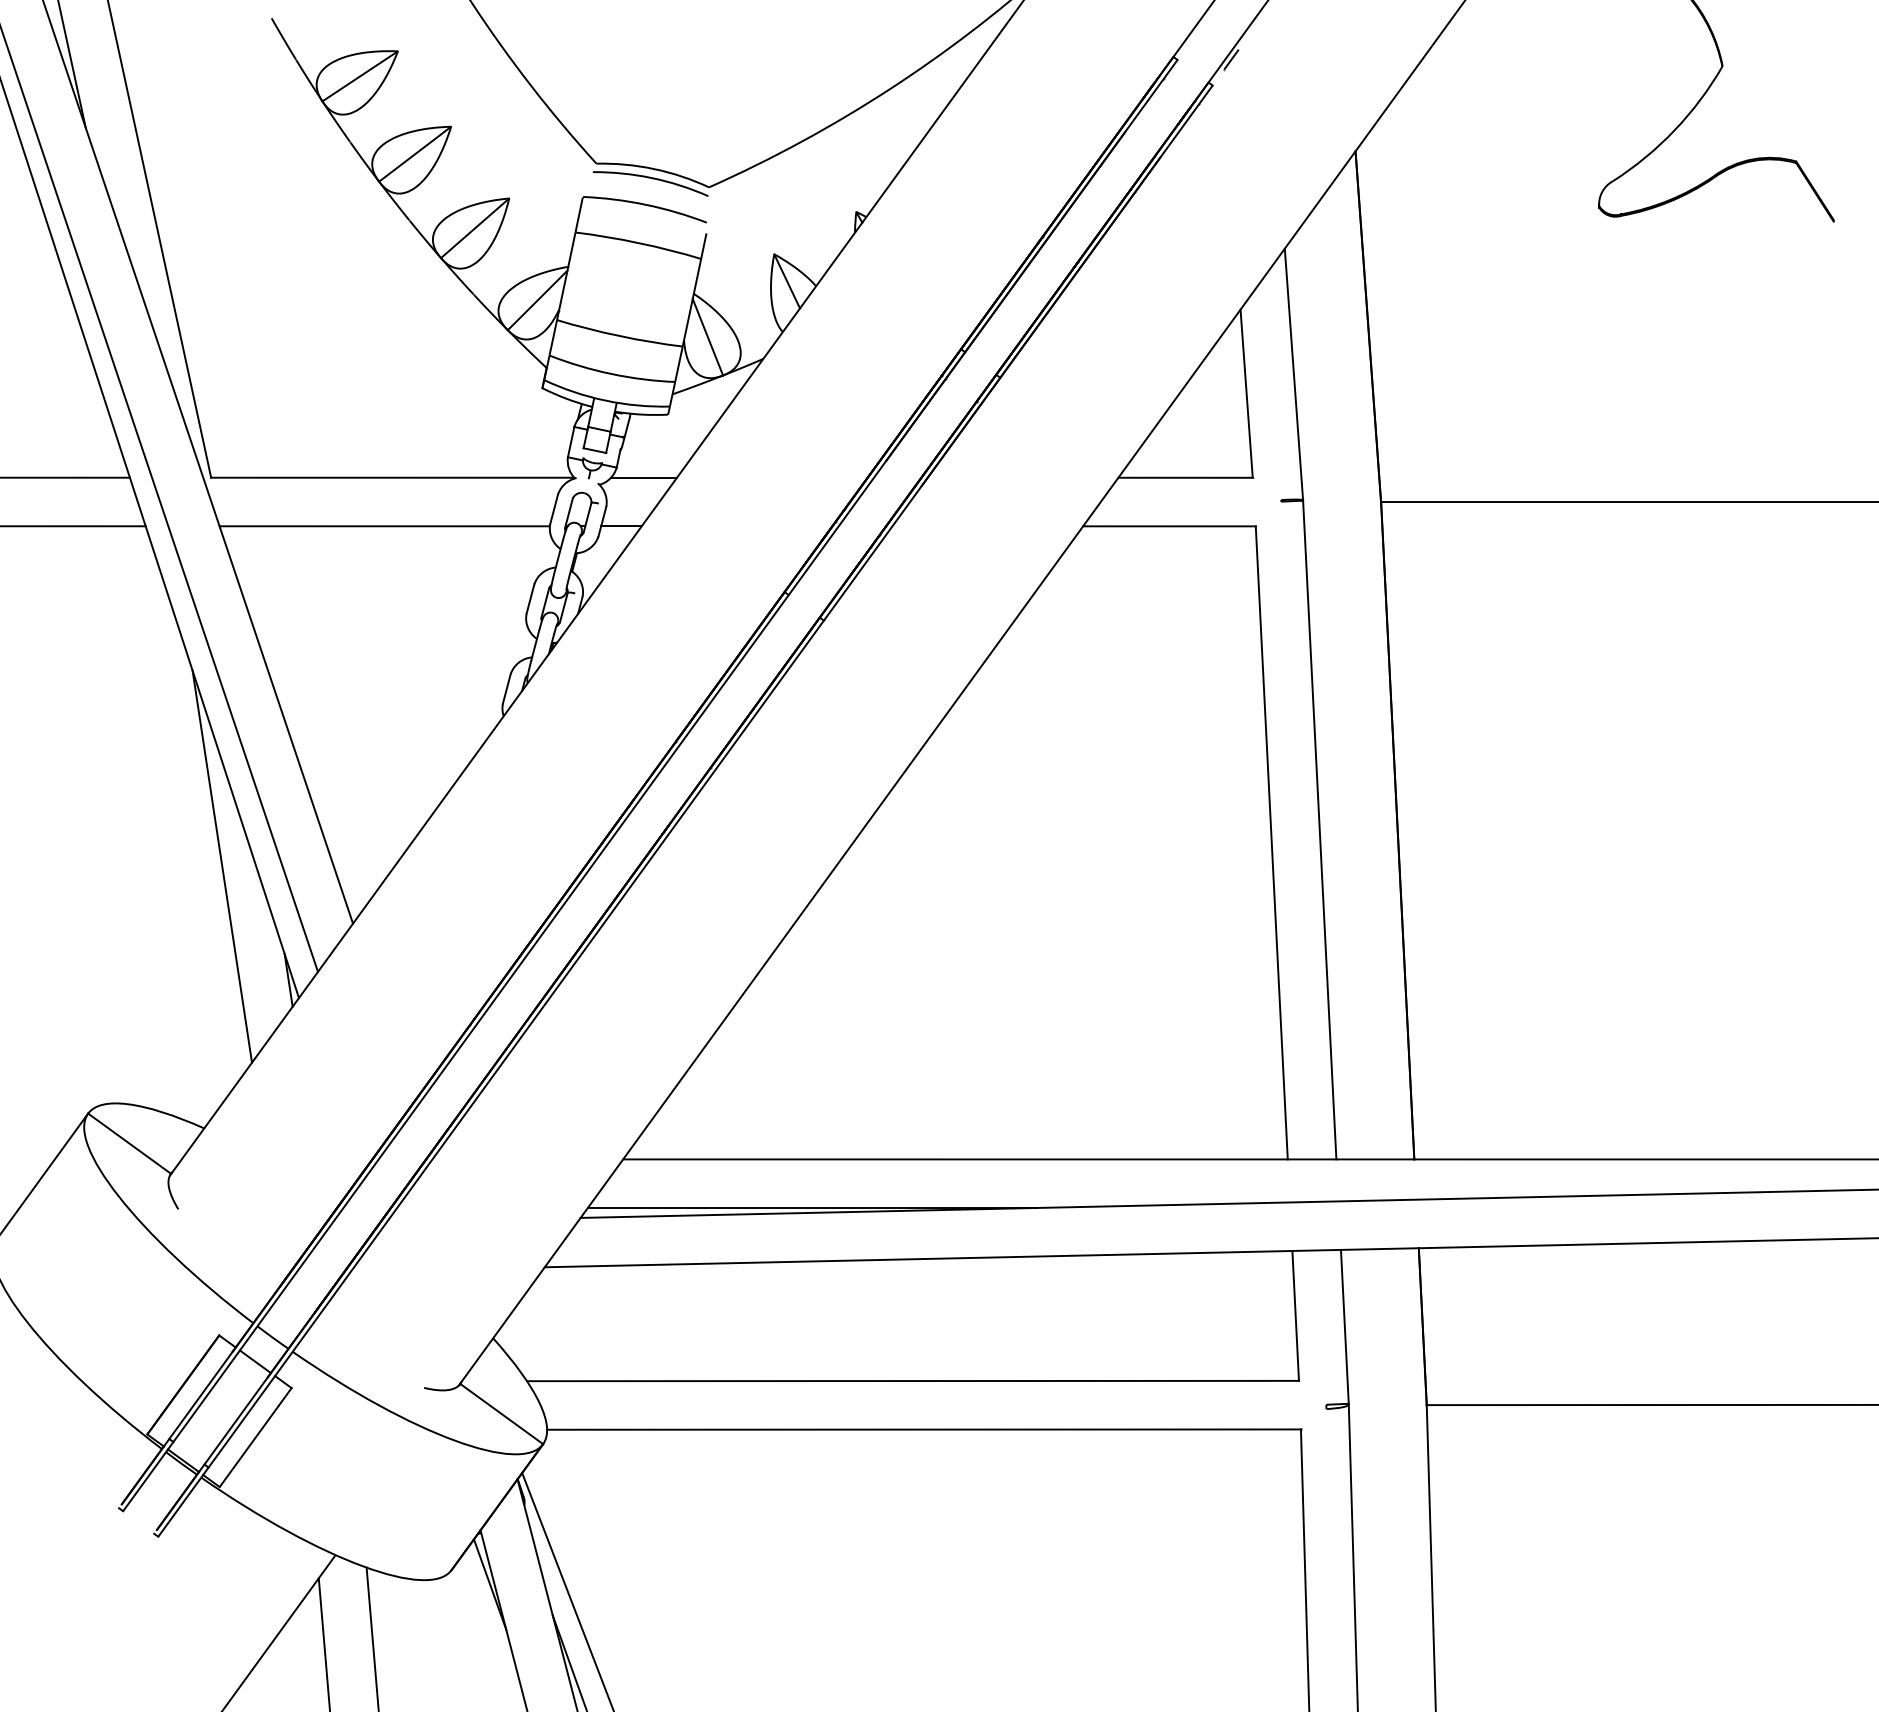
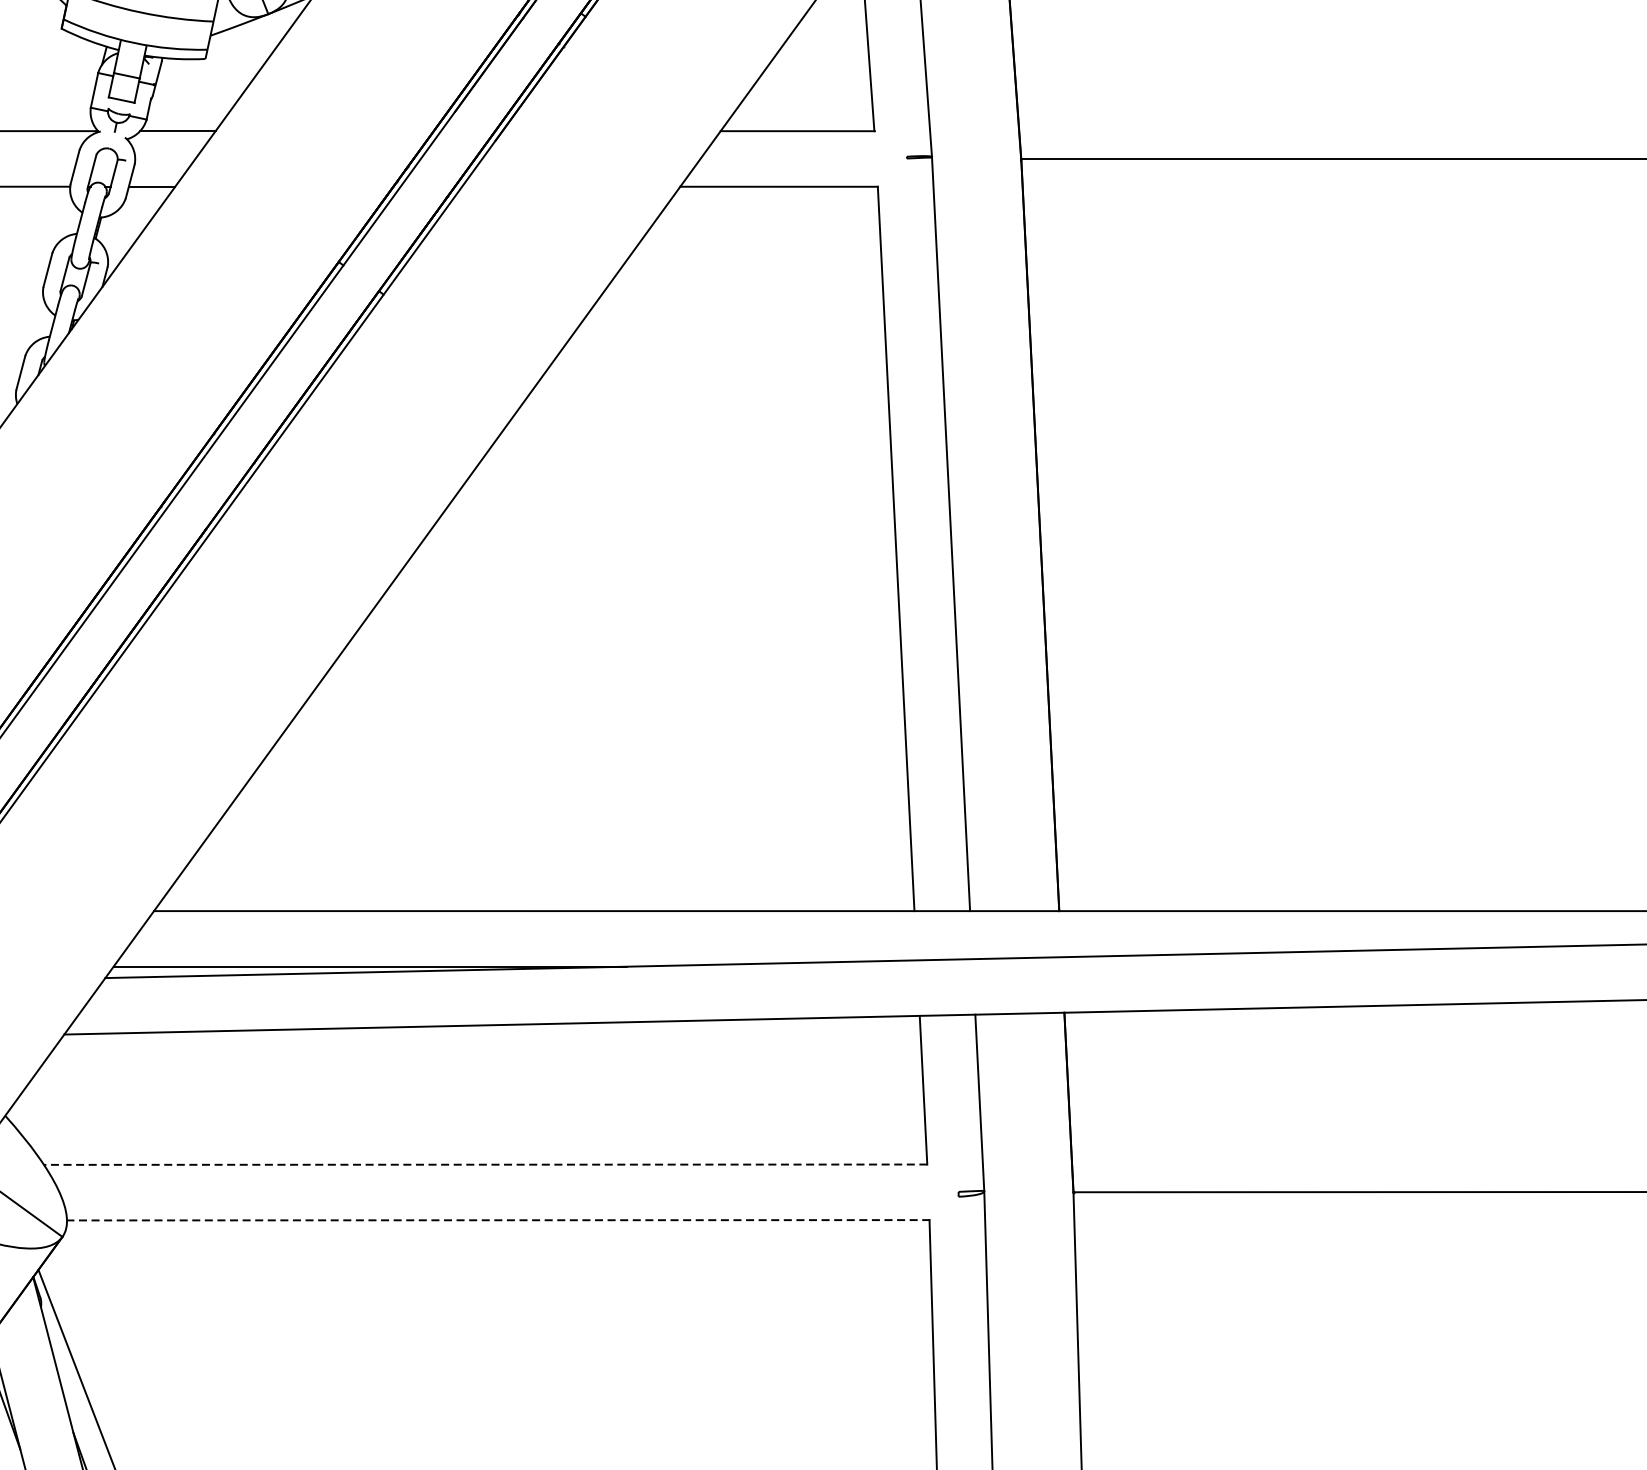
line: (912, 1381) -> (485, 1165), solid -> dashed
line: (923, 1429) -> (497, 1220), solid -> dashed

